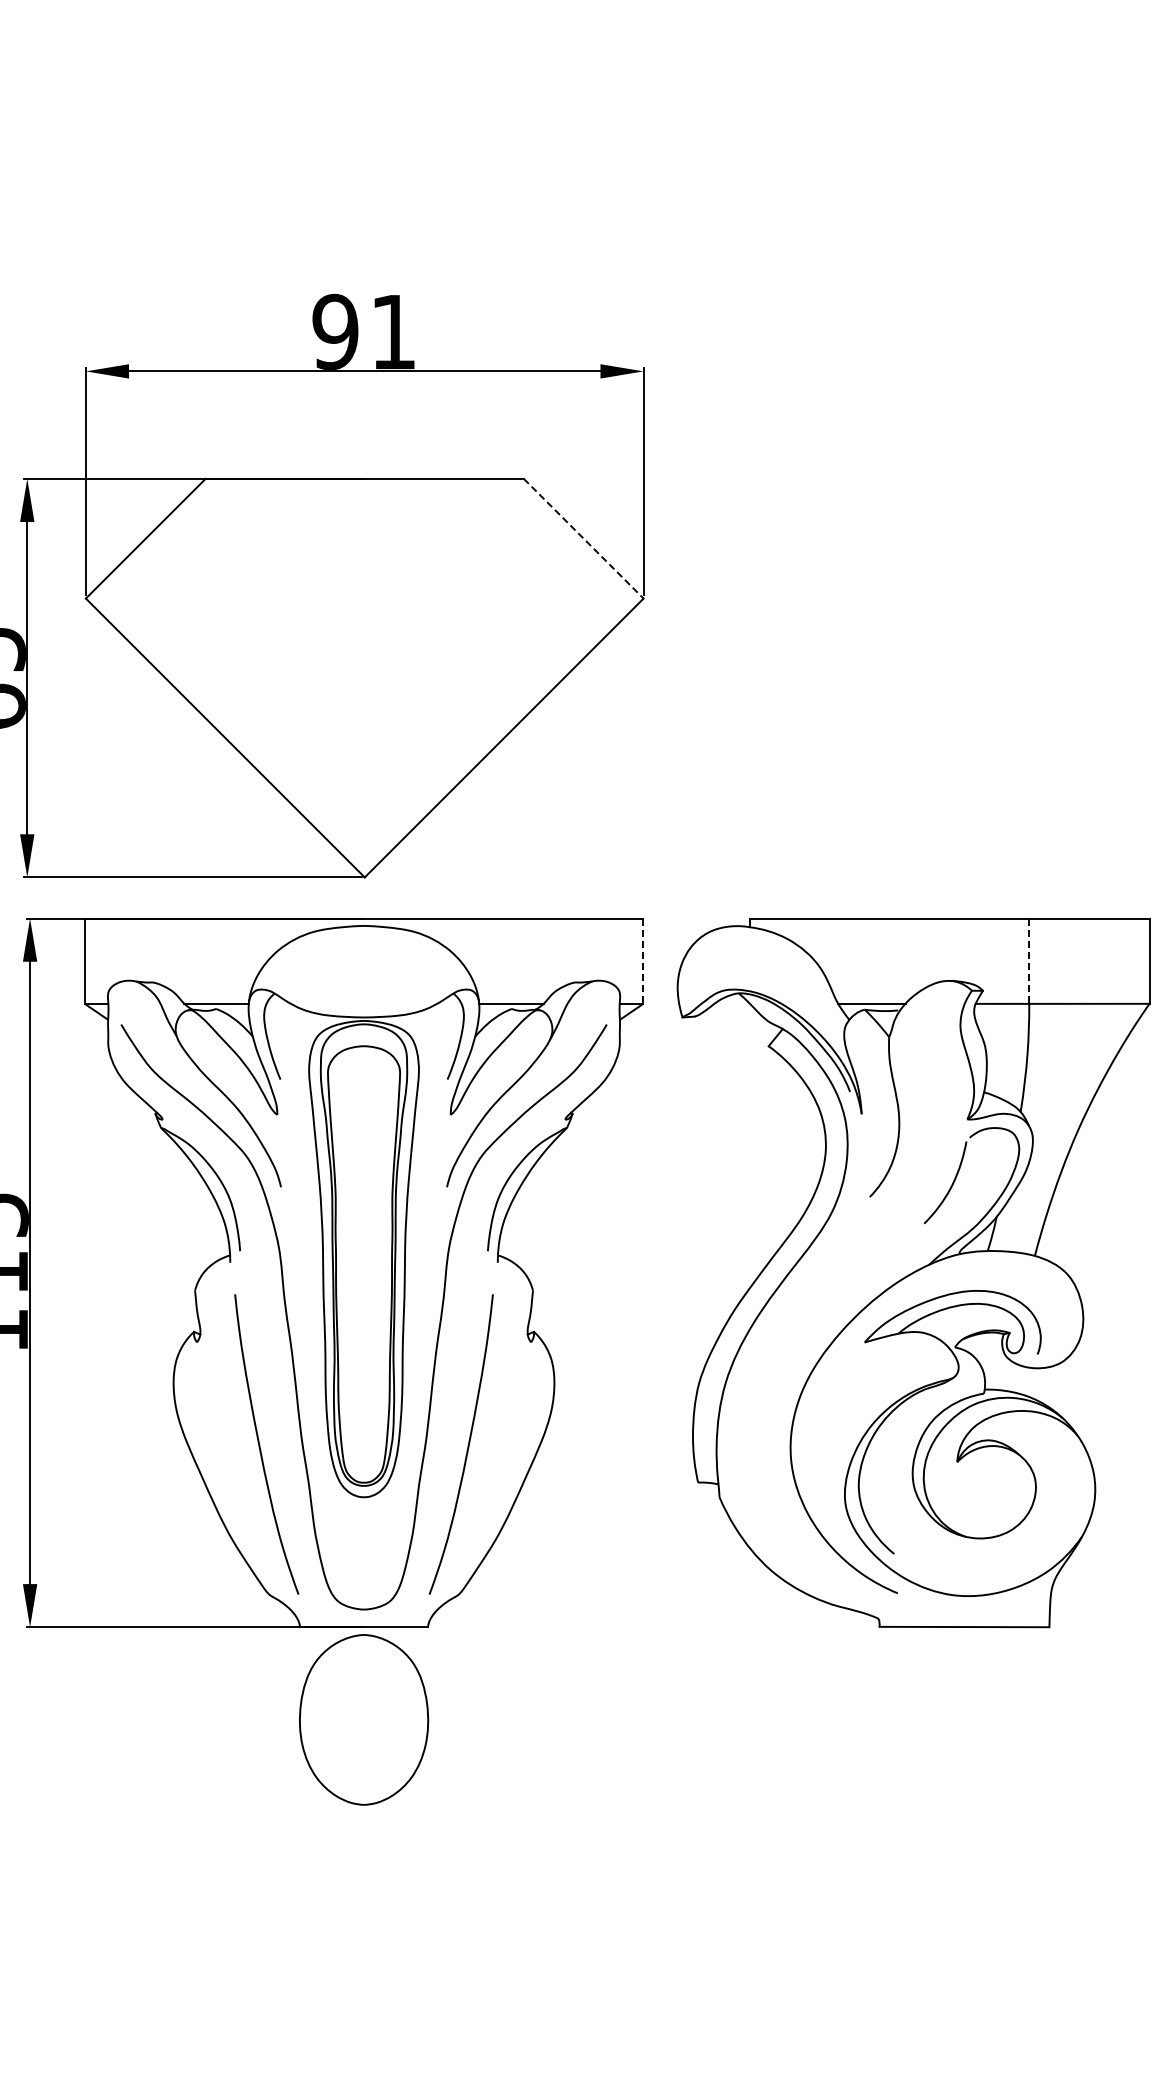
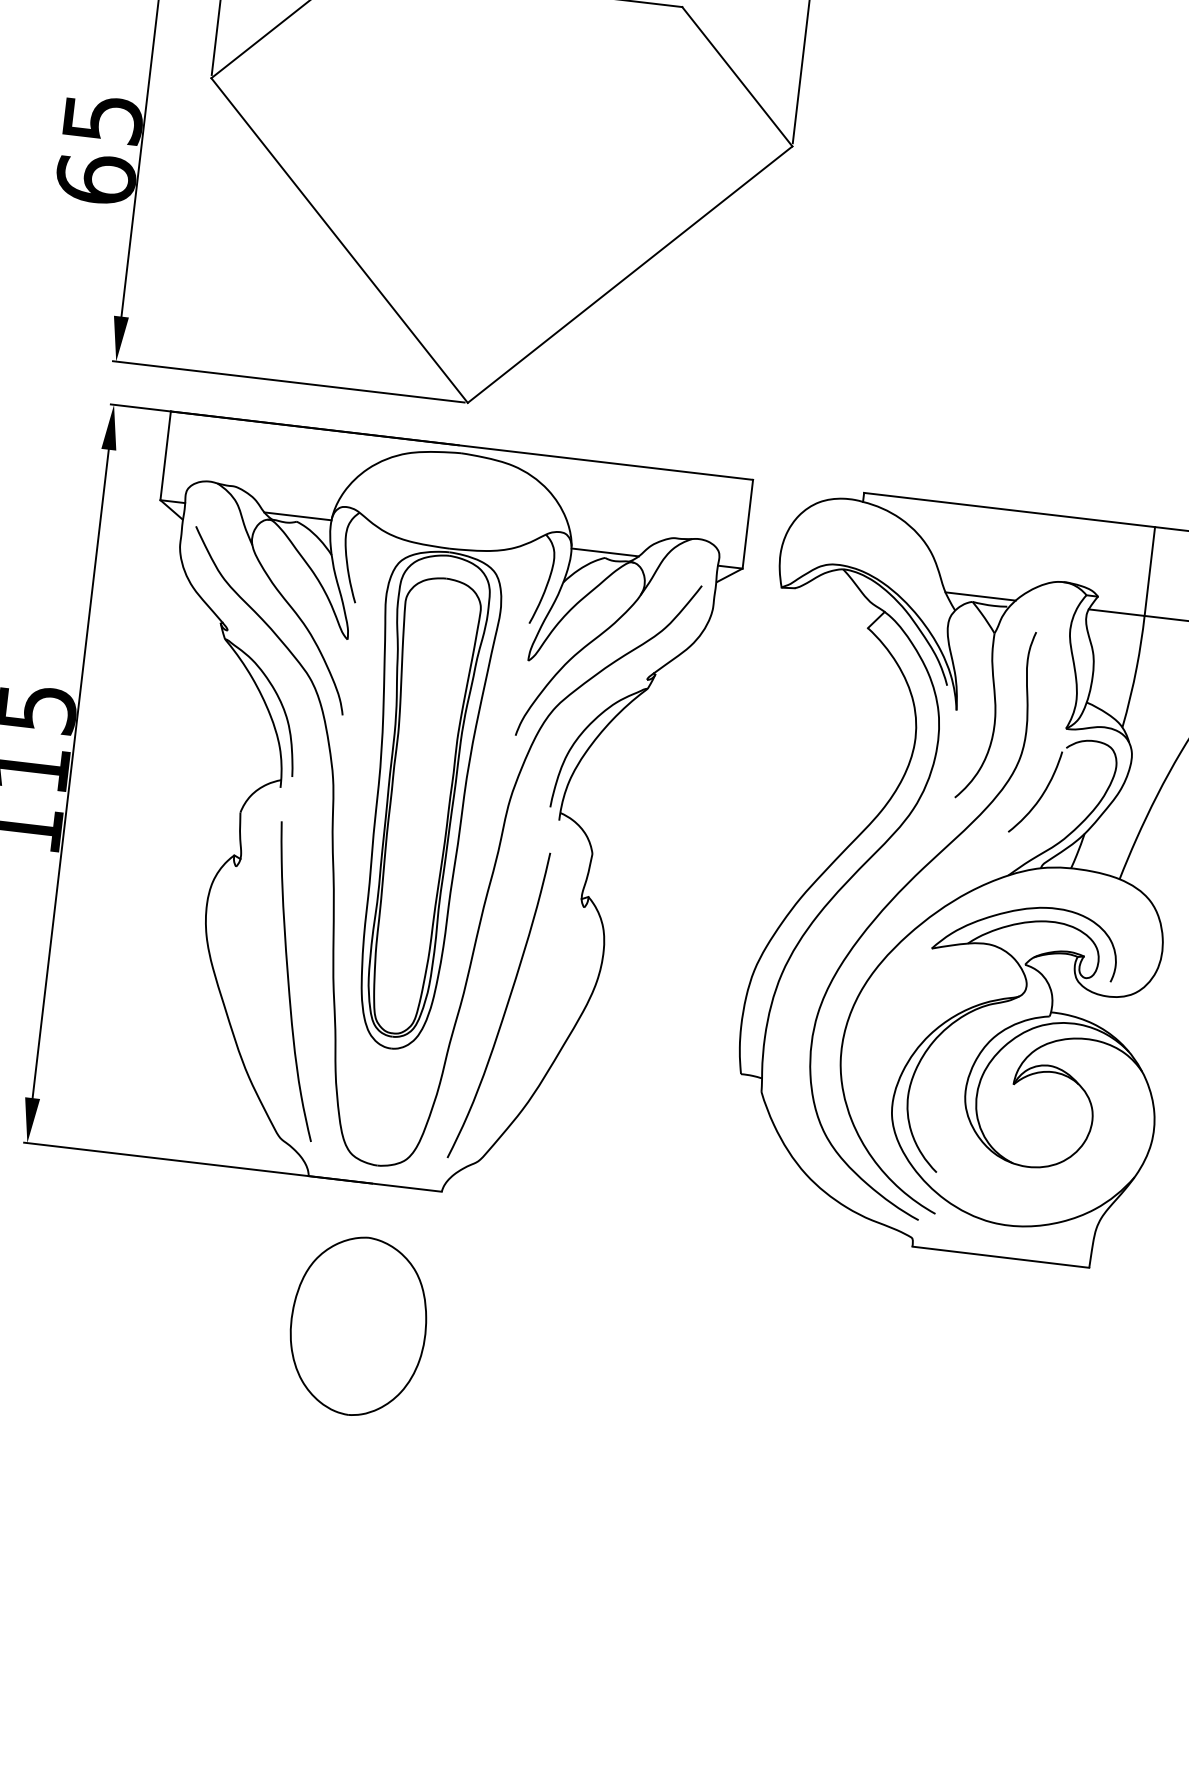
line: (583, 538) -> (737, 76), dashed -> solid
line: (643, 961) -> (747, 524), dashed -> solid
line: (1029, 961) -> (1150, 571), dashed -> solid
curve: (823, 1300) -> (893, 899), added
part: (364, 1719) -> (359, 1325), moved

